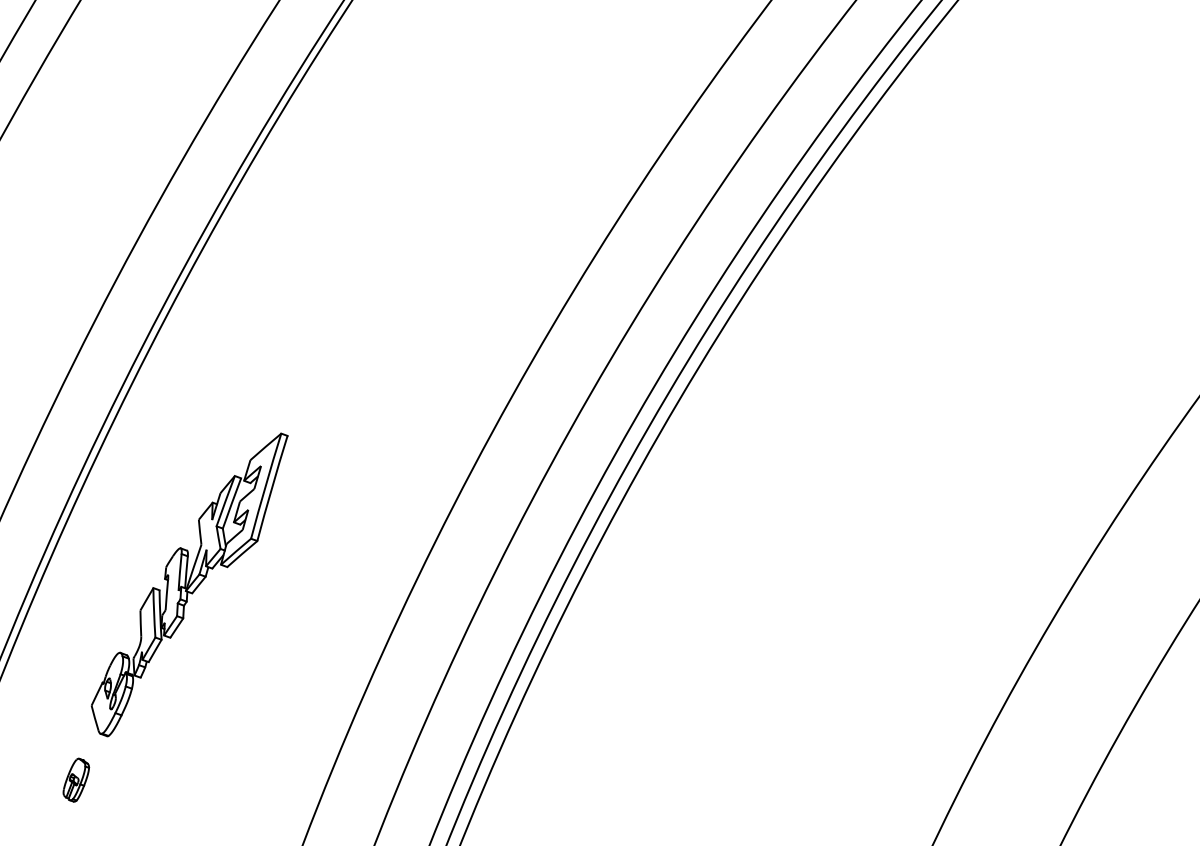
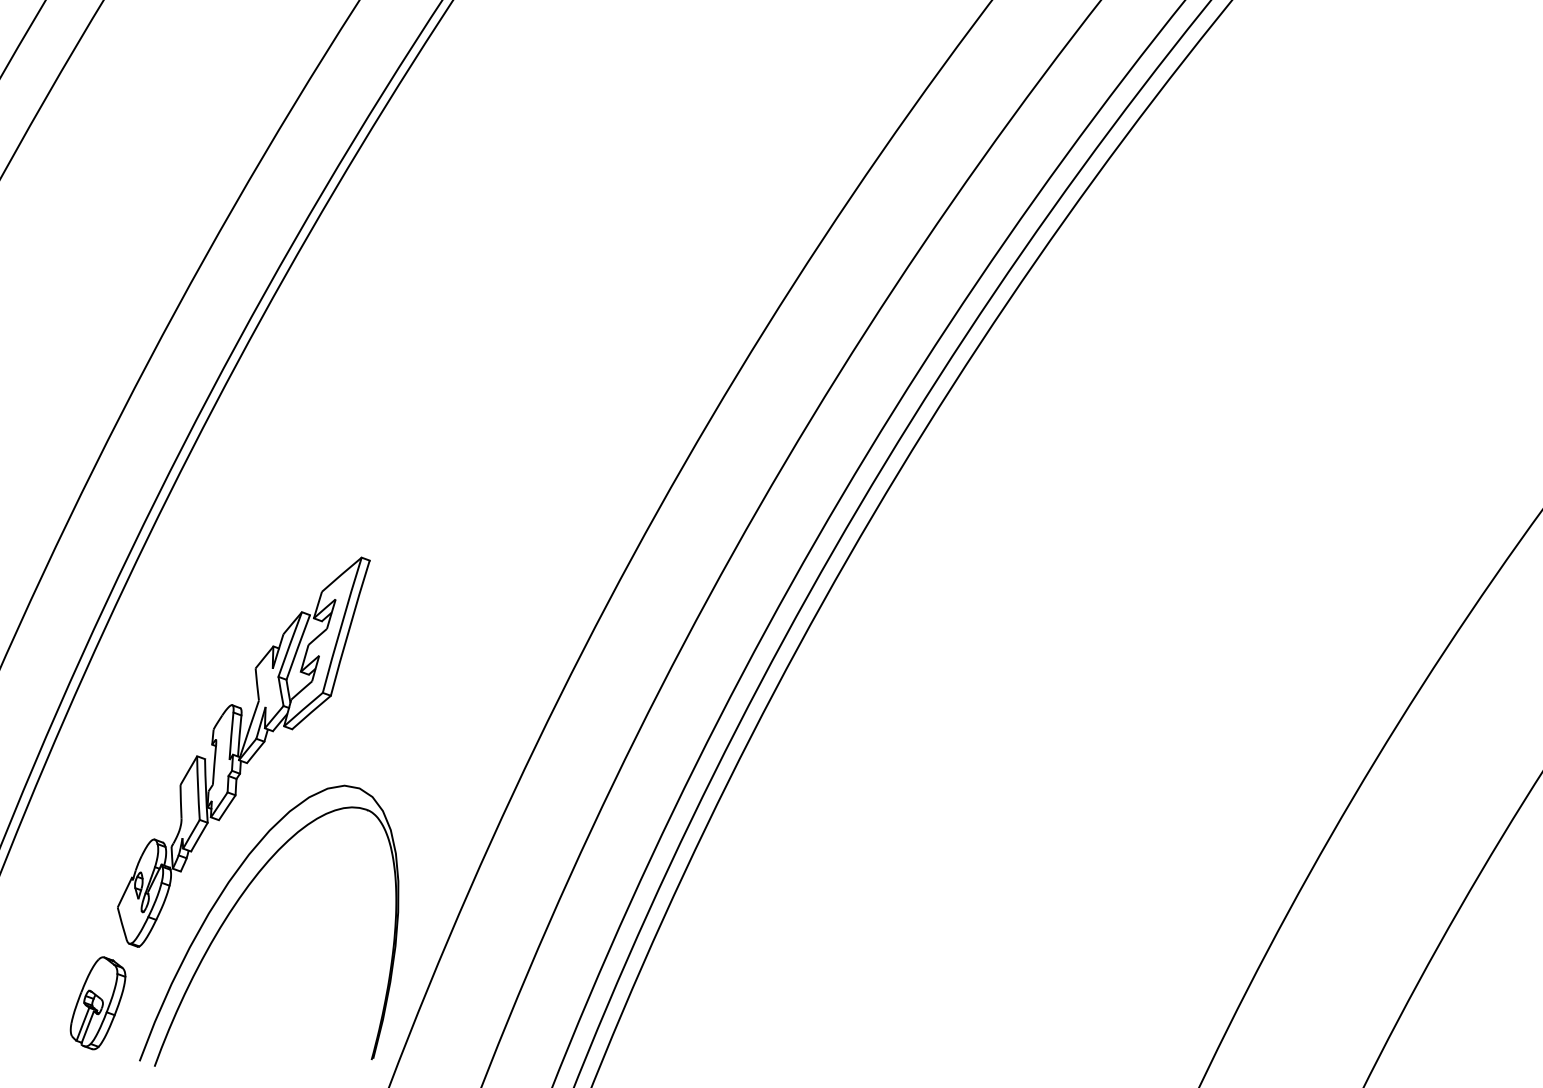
part: (184, 702) -> (237, 903), added
part: (75, 780) -> (97, 1003), size x1.67

